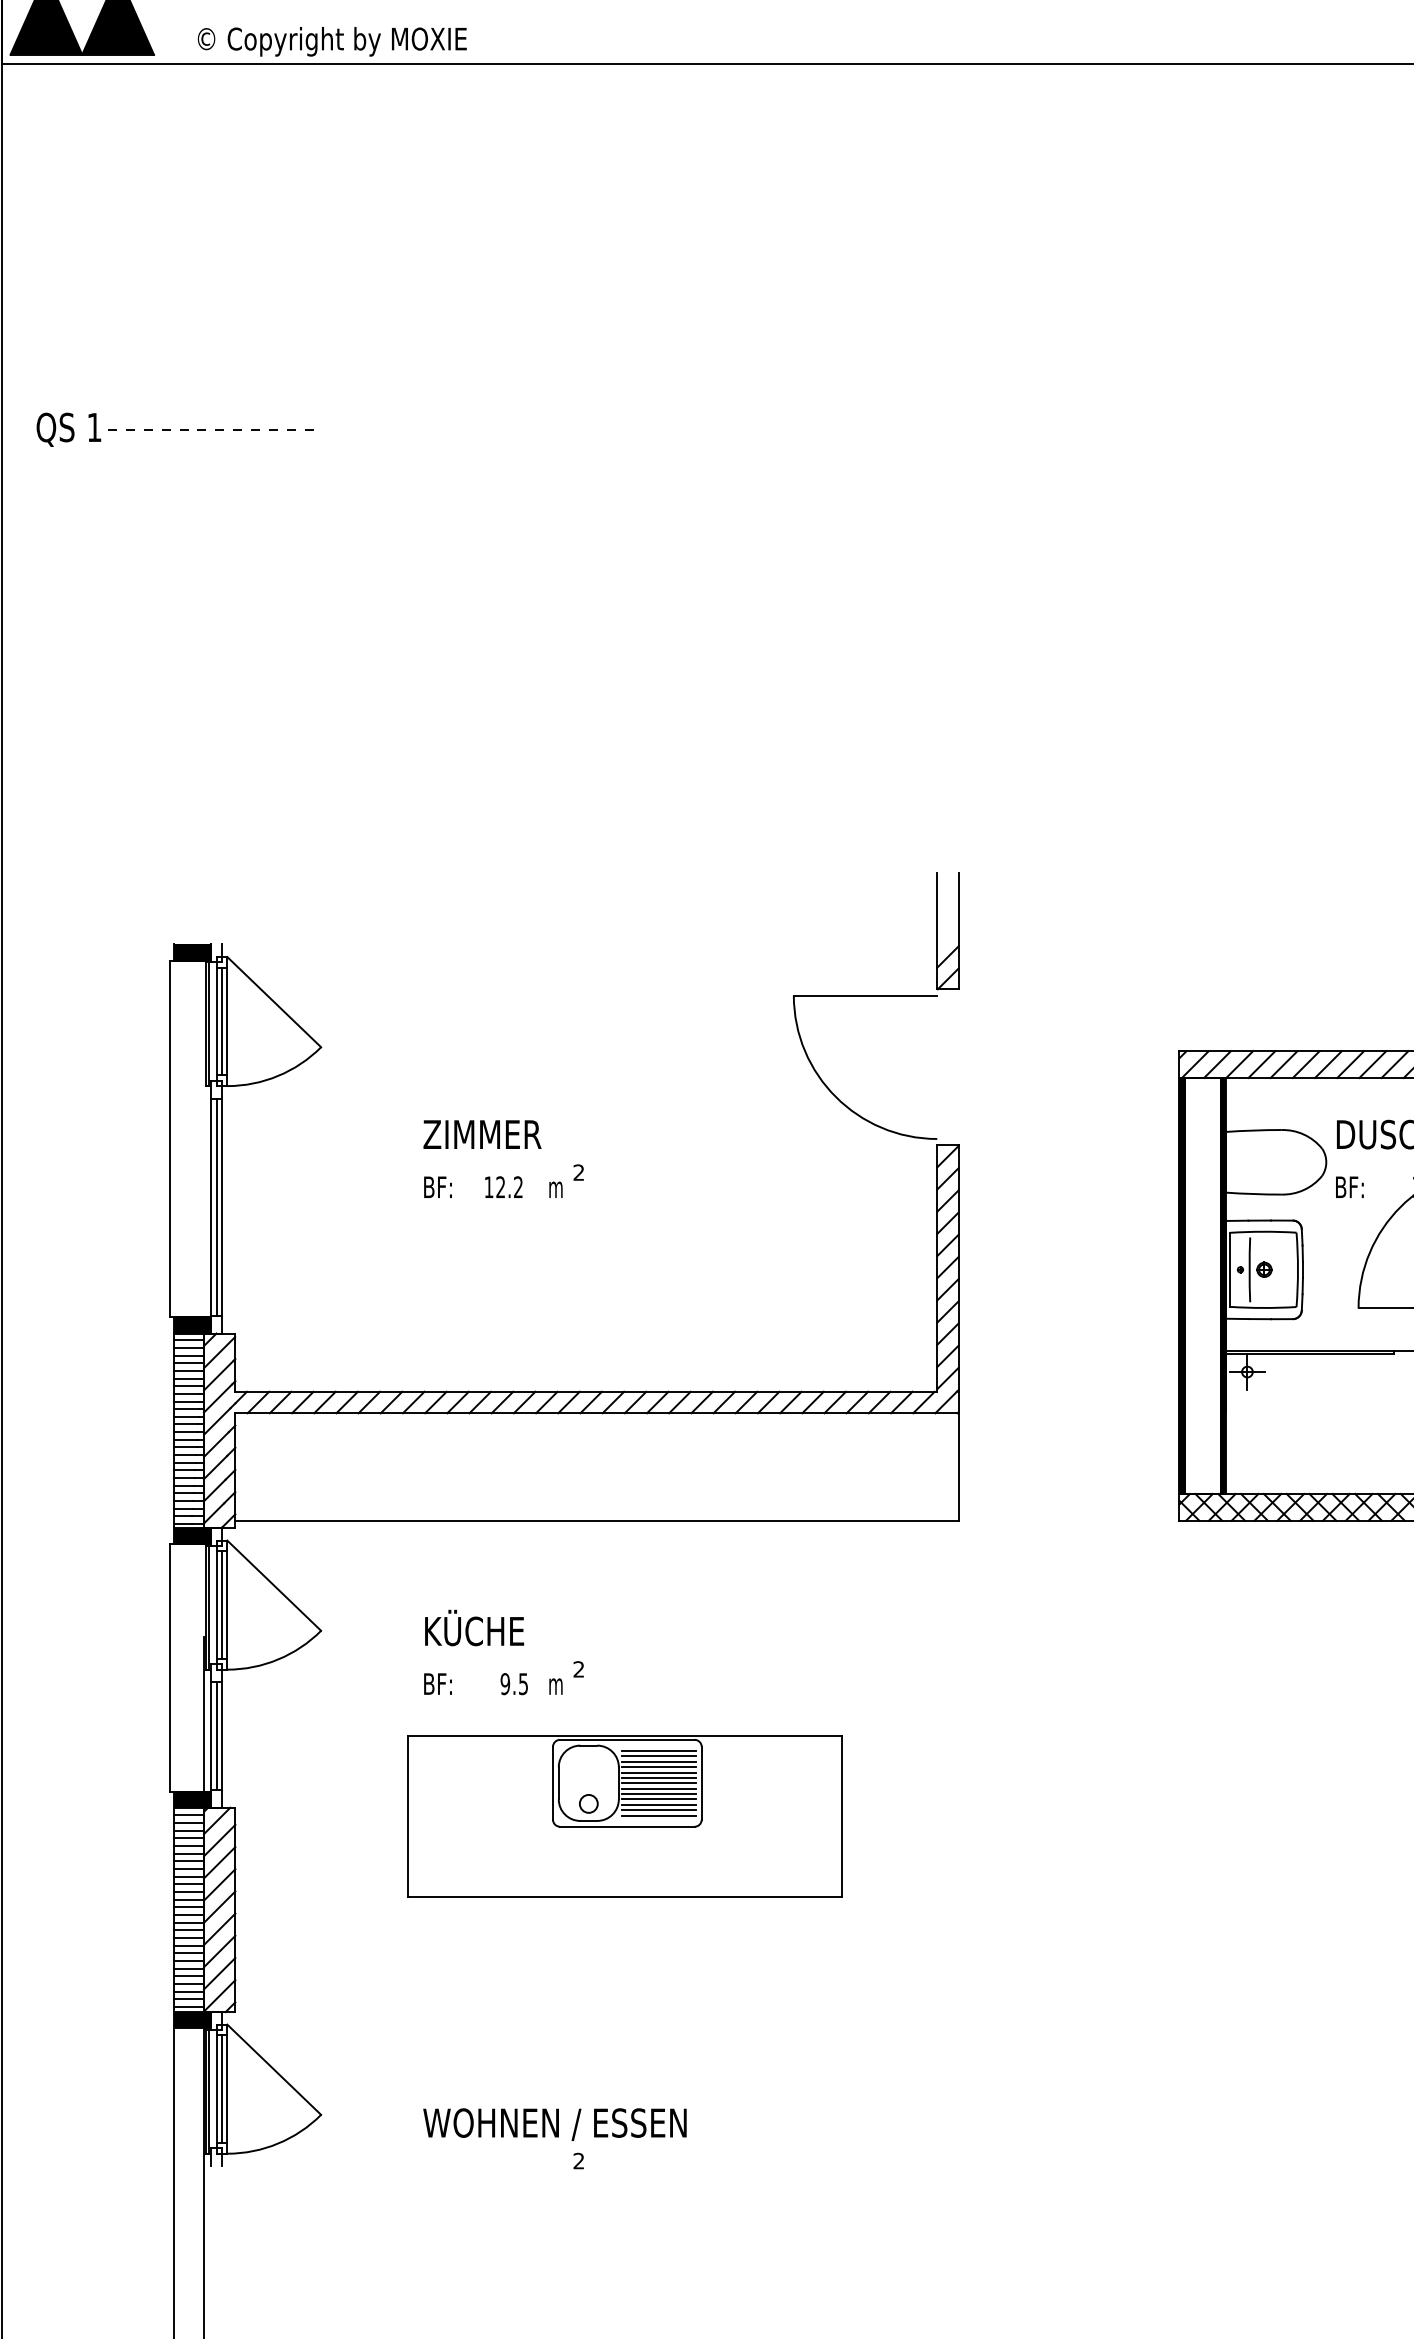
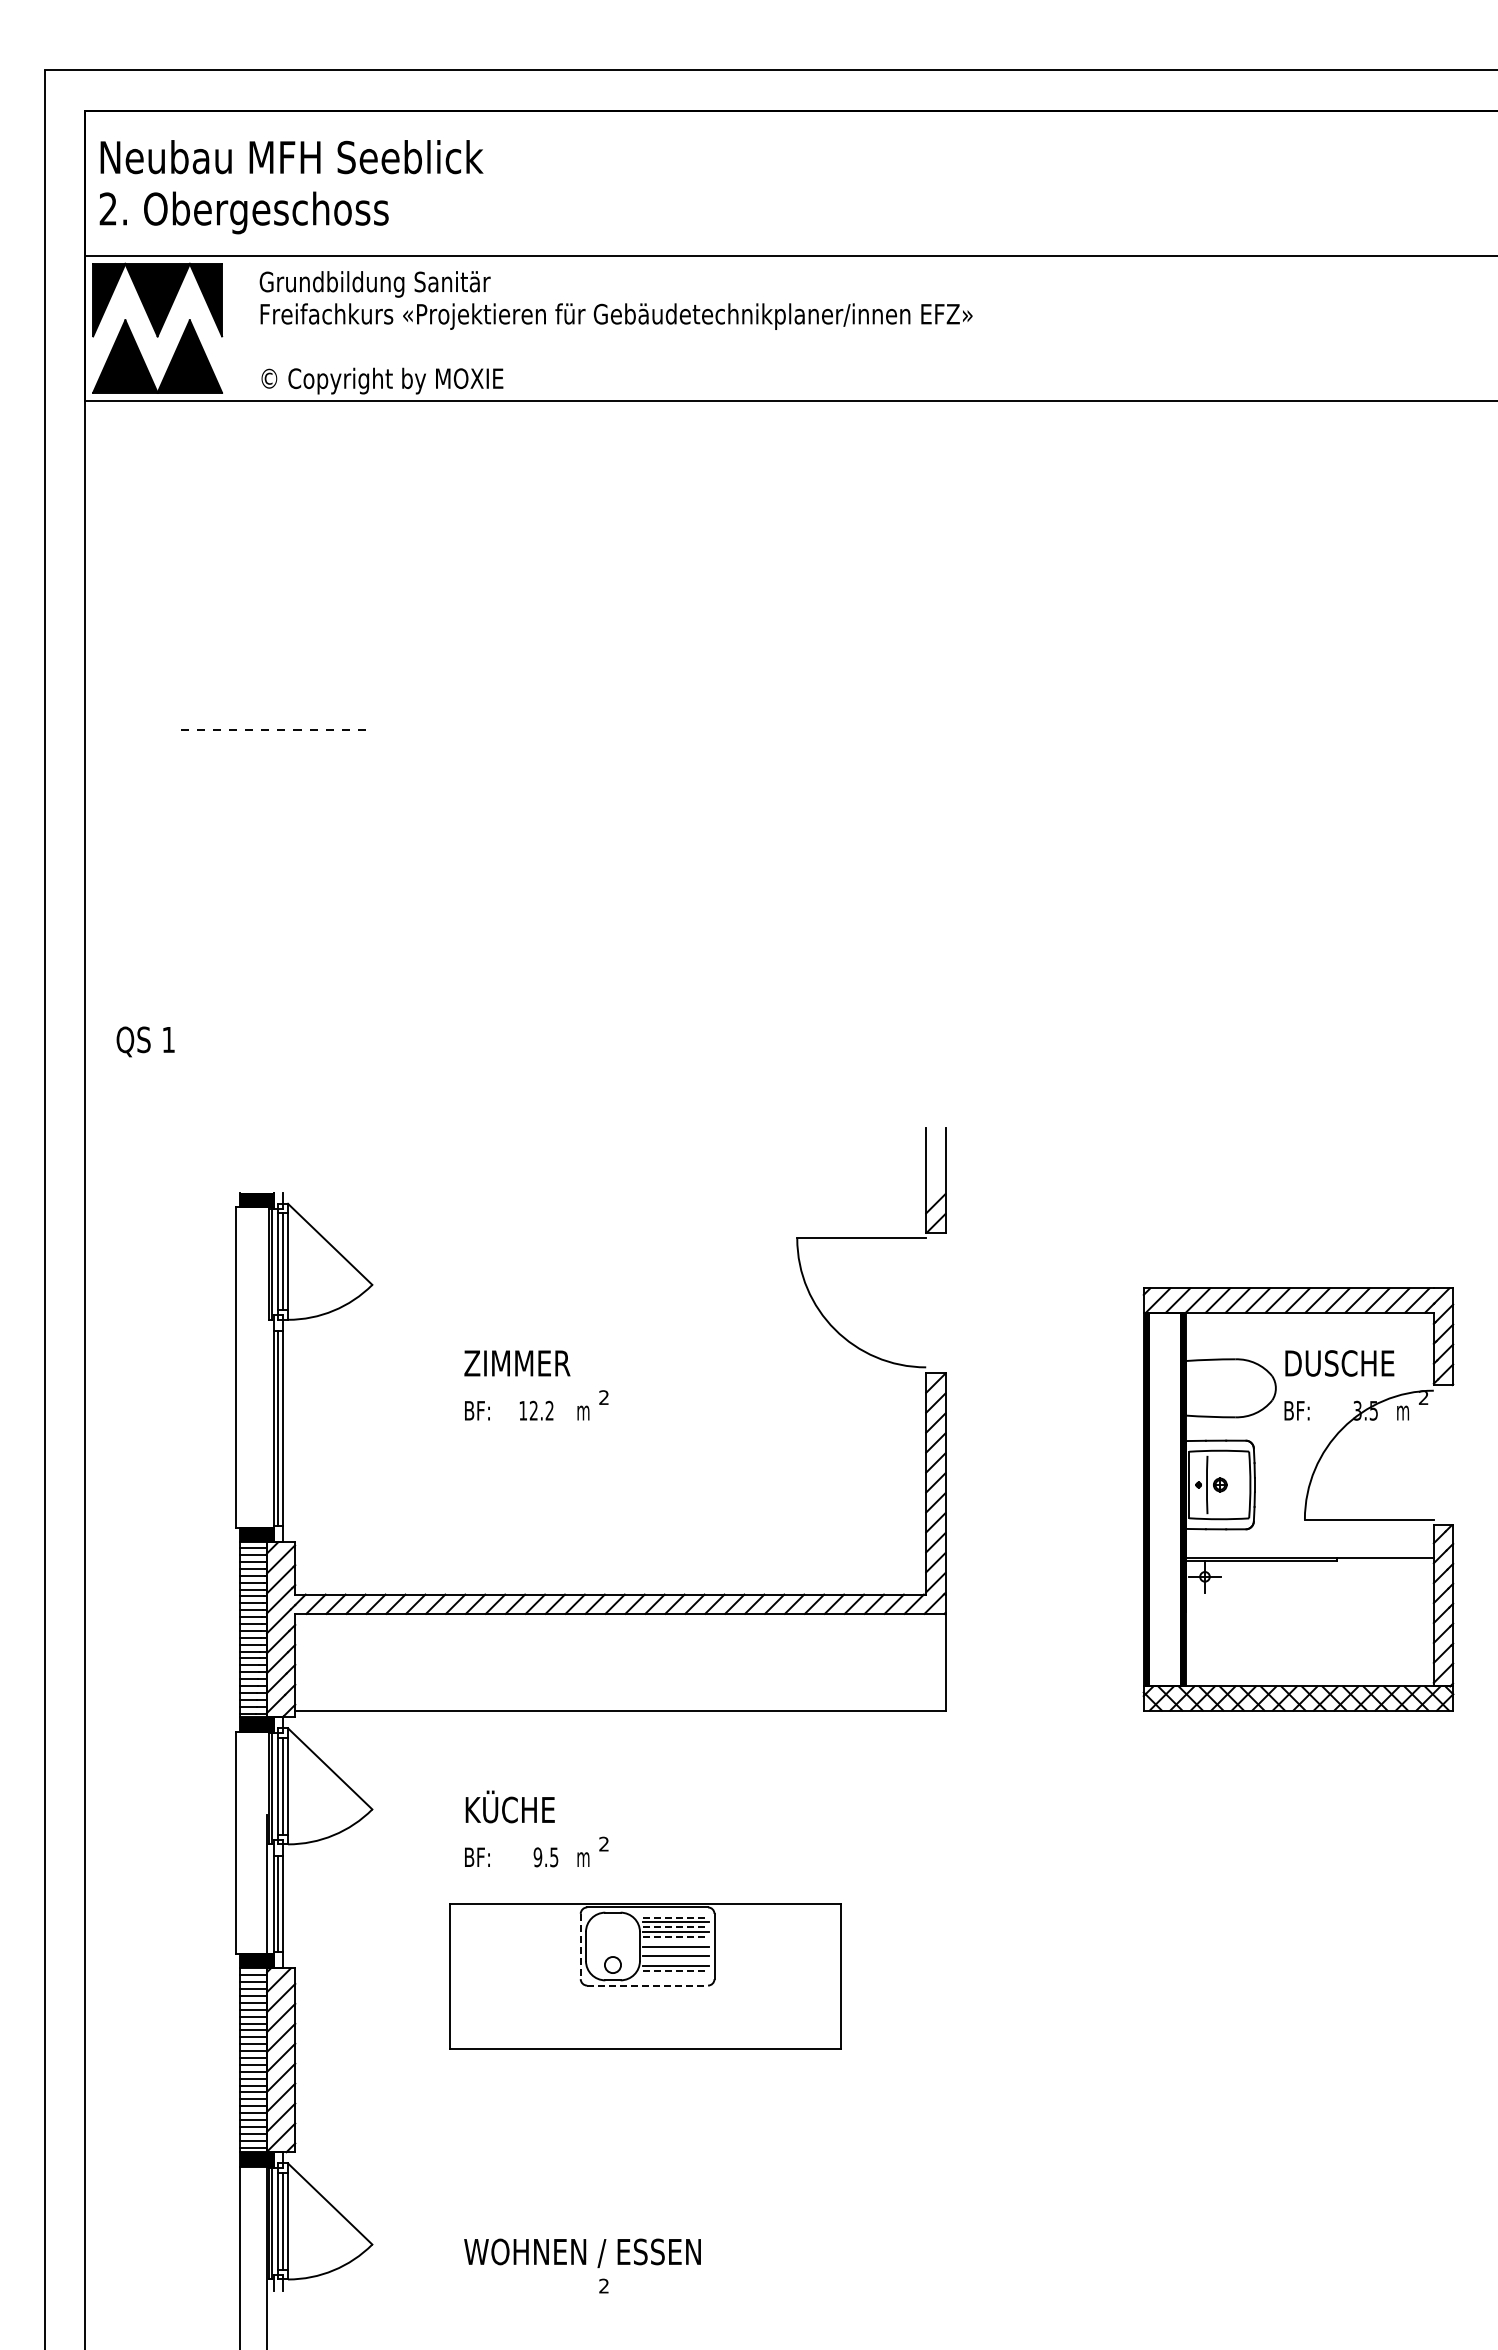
text: (68, 429) -> (145, 1041), moved
line: (659, 1751) -> (676, 1917), solid -> dashed
line: (659, 1762) -> (676, 1927), solid -> dashed
line: (659, 1772) -> (676, 1936), solid -> dashed
line: (659, 1777) -> (676, 1941), removed
line: (552, 1783) -> (580, 1946), solid -> dashed
line: (659, 1788) -> (676, 1951), removed
line: (659, 1799) -> (676, 1961), removed
line: (659, 1809) -> (676, 1970), solid -> dashed
line: (659, 1815) -> (676, 1975), removed
line: (628, 1826) -> (648, 1985), solid -> dashed

